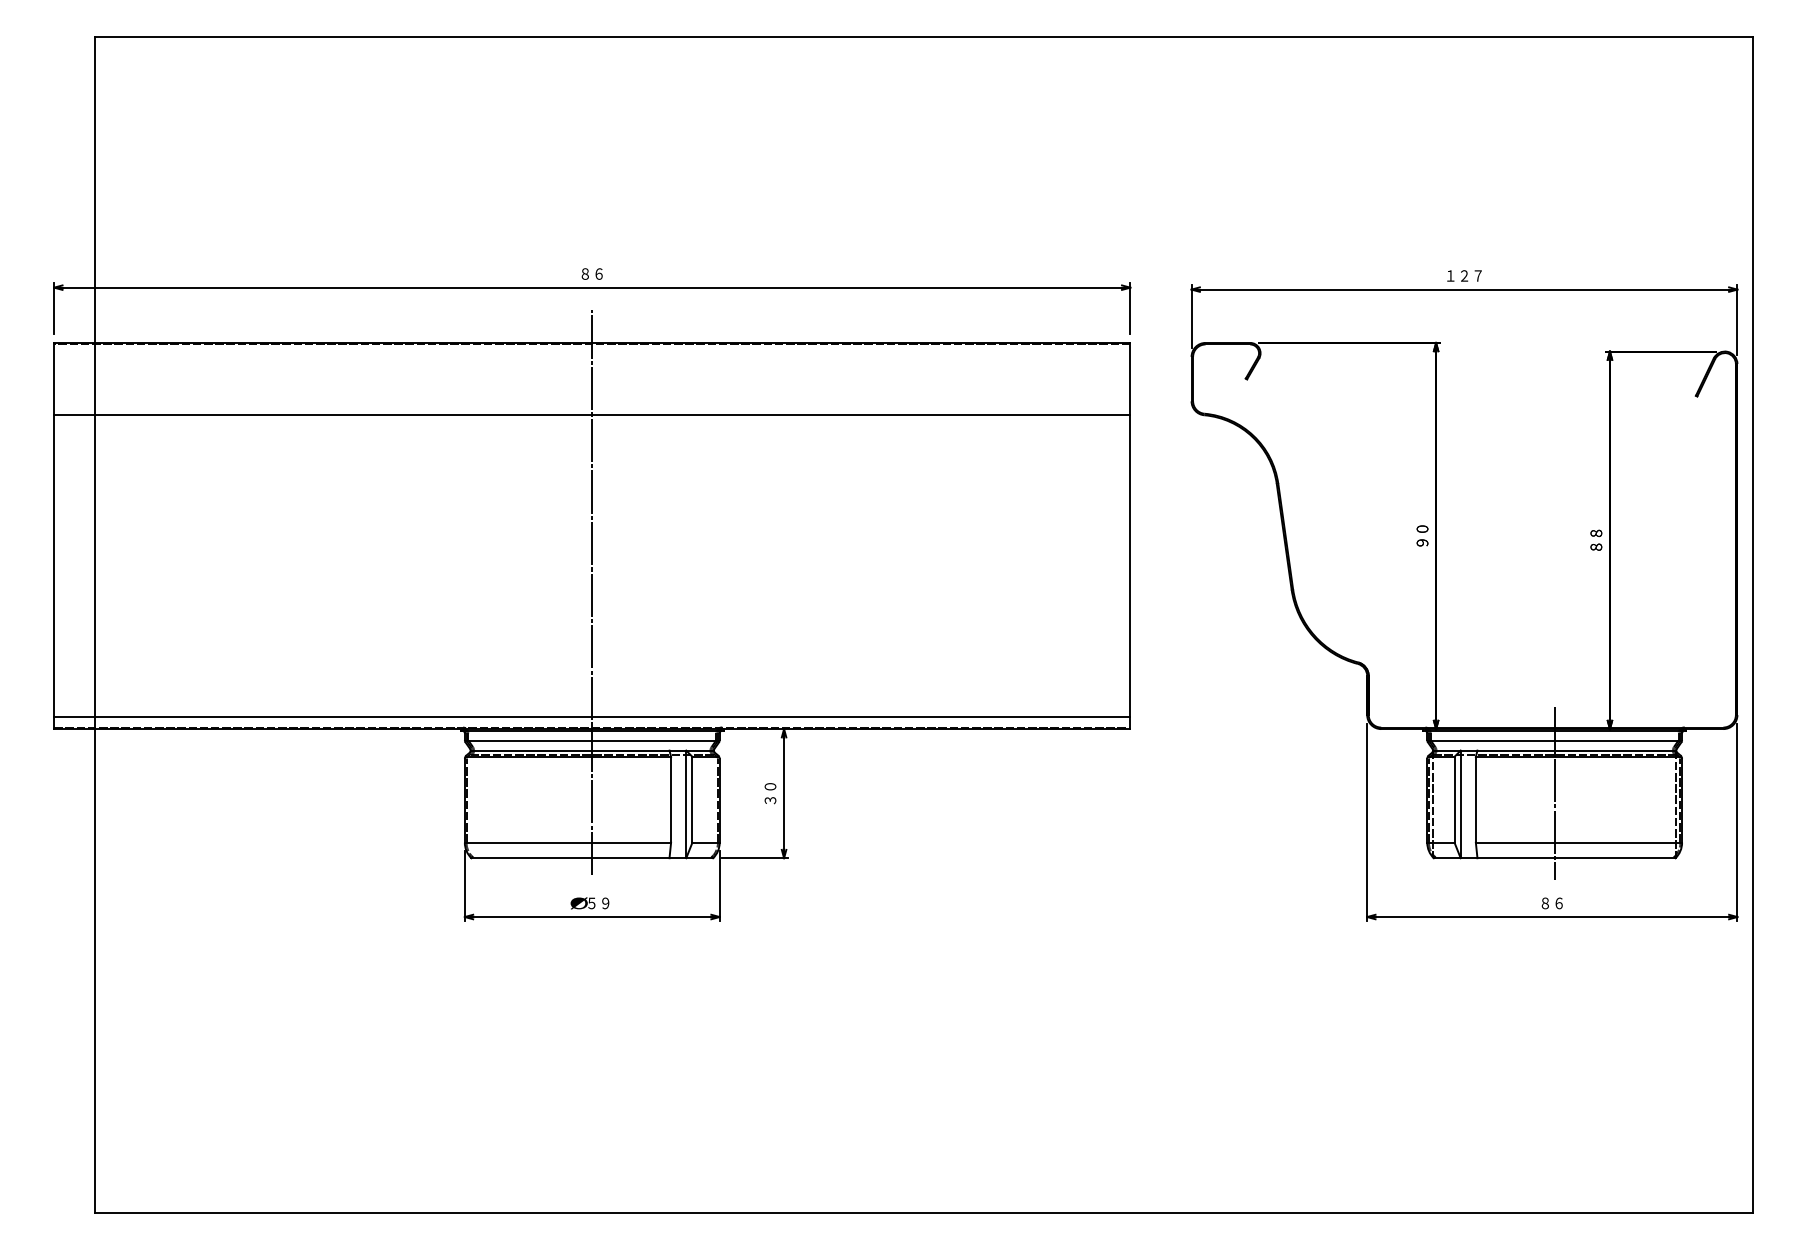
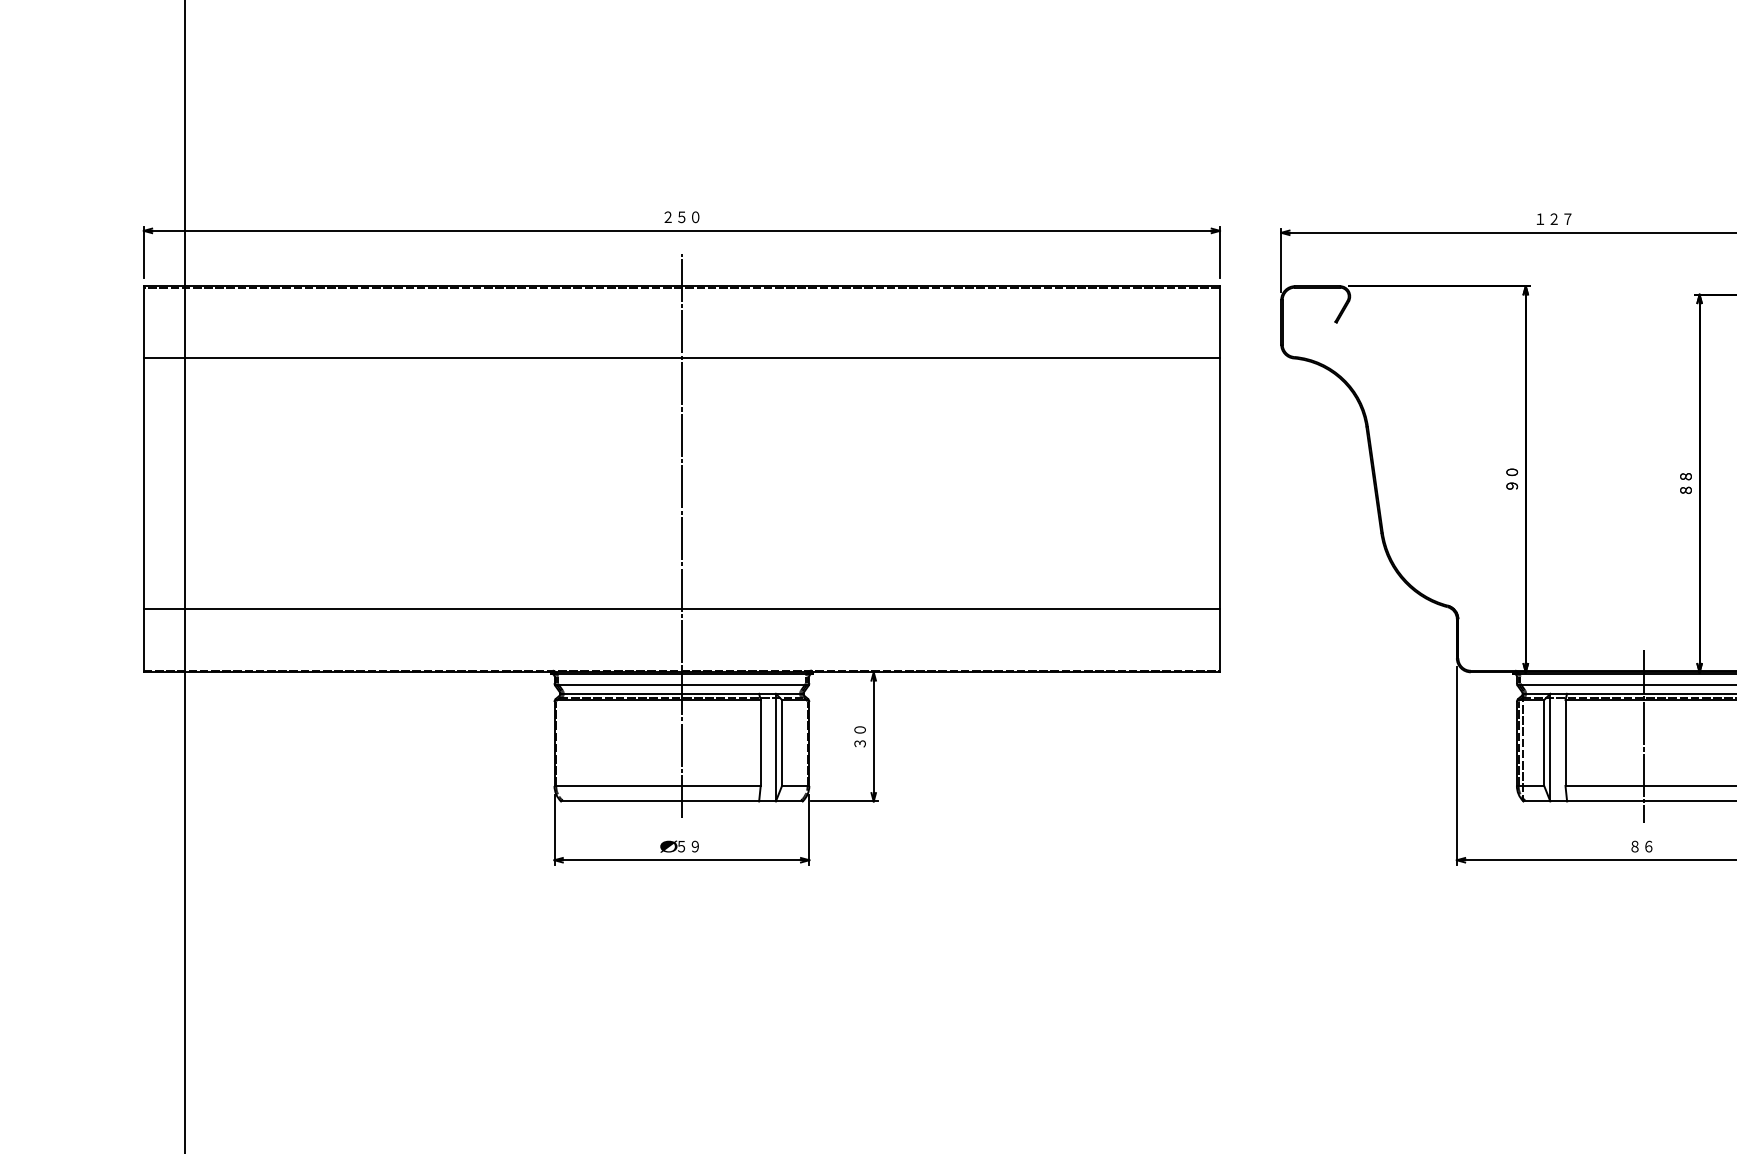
text: (592, 273) -> (682, 216), ８６ -> ２５０
line: (592, 716) -> (682, 608), moved

